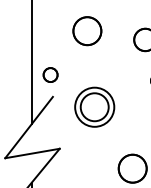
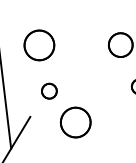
part: (87, 31) -> (39, 45), moved
part: (50, 74) -> (49, 90), moved
circle: (94, 107) -> (75, 122), size x0.71

